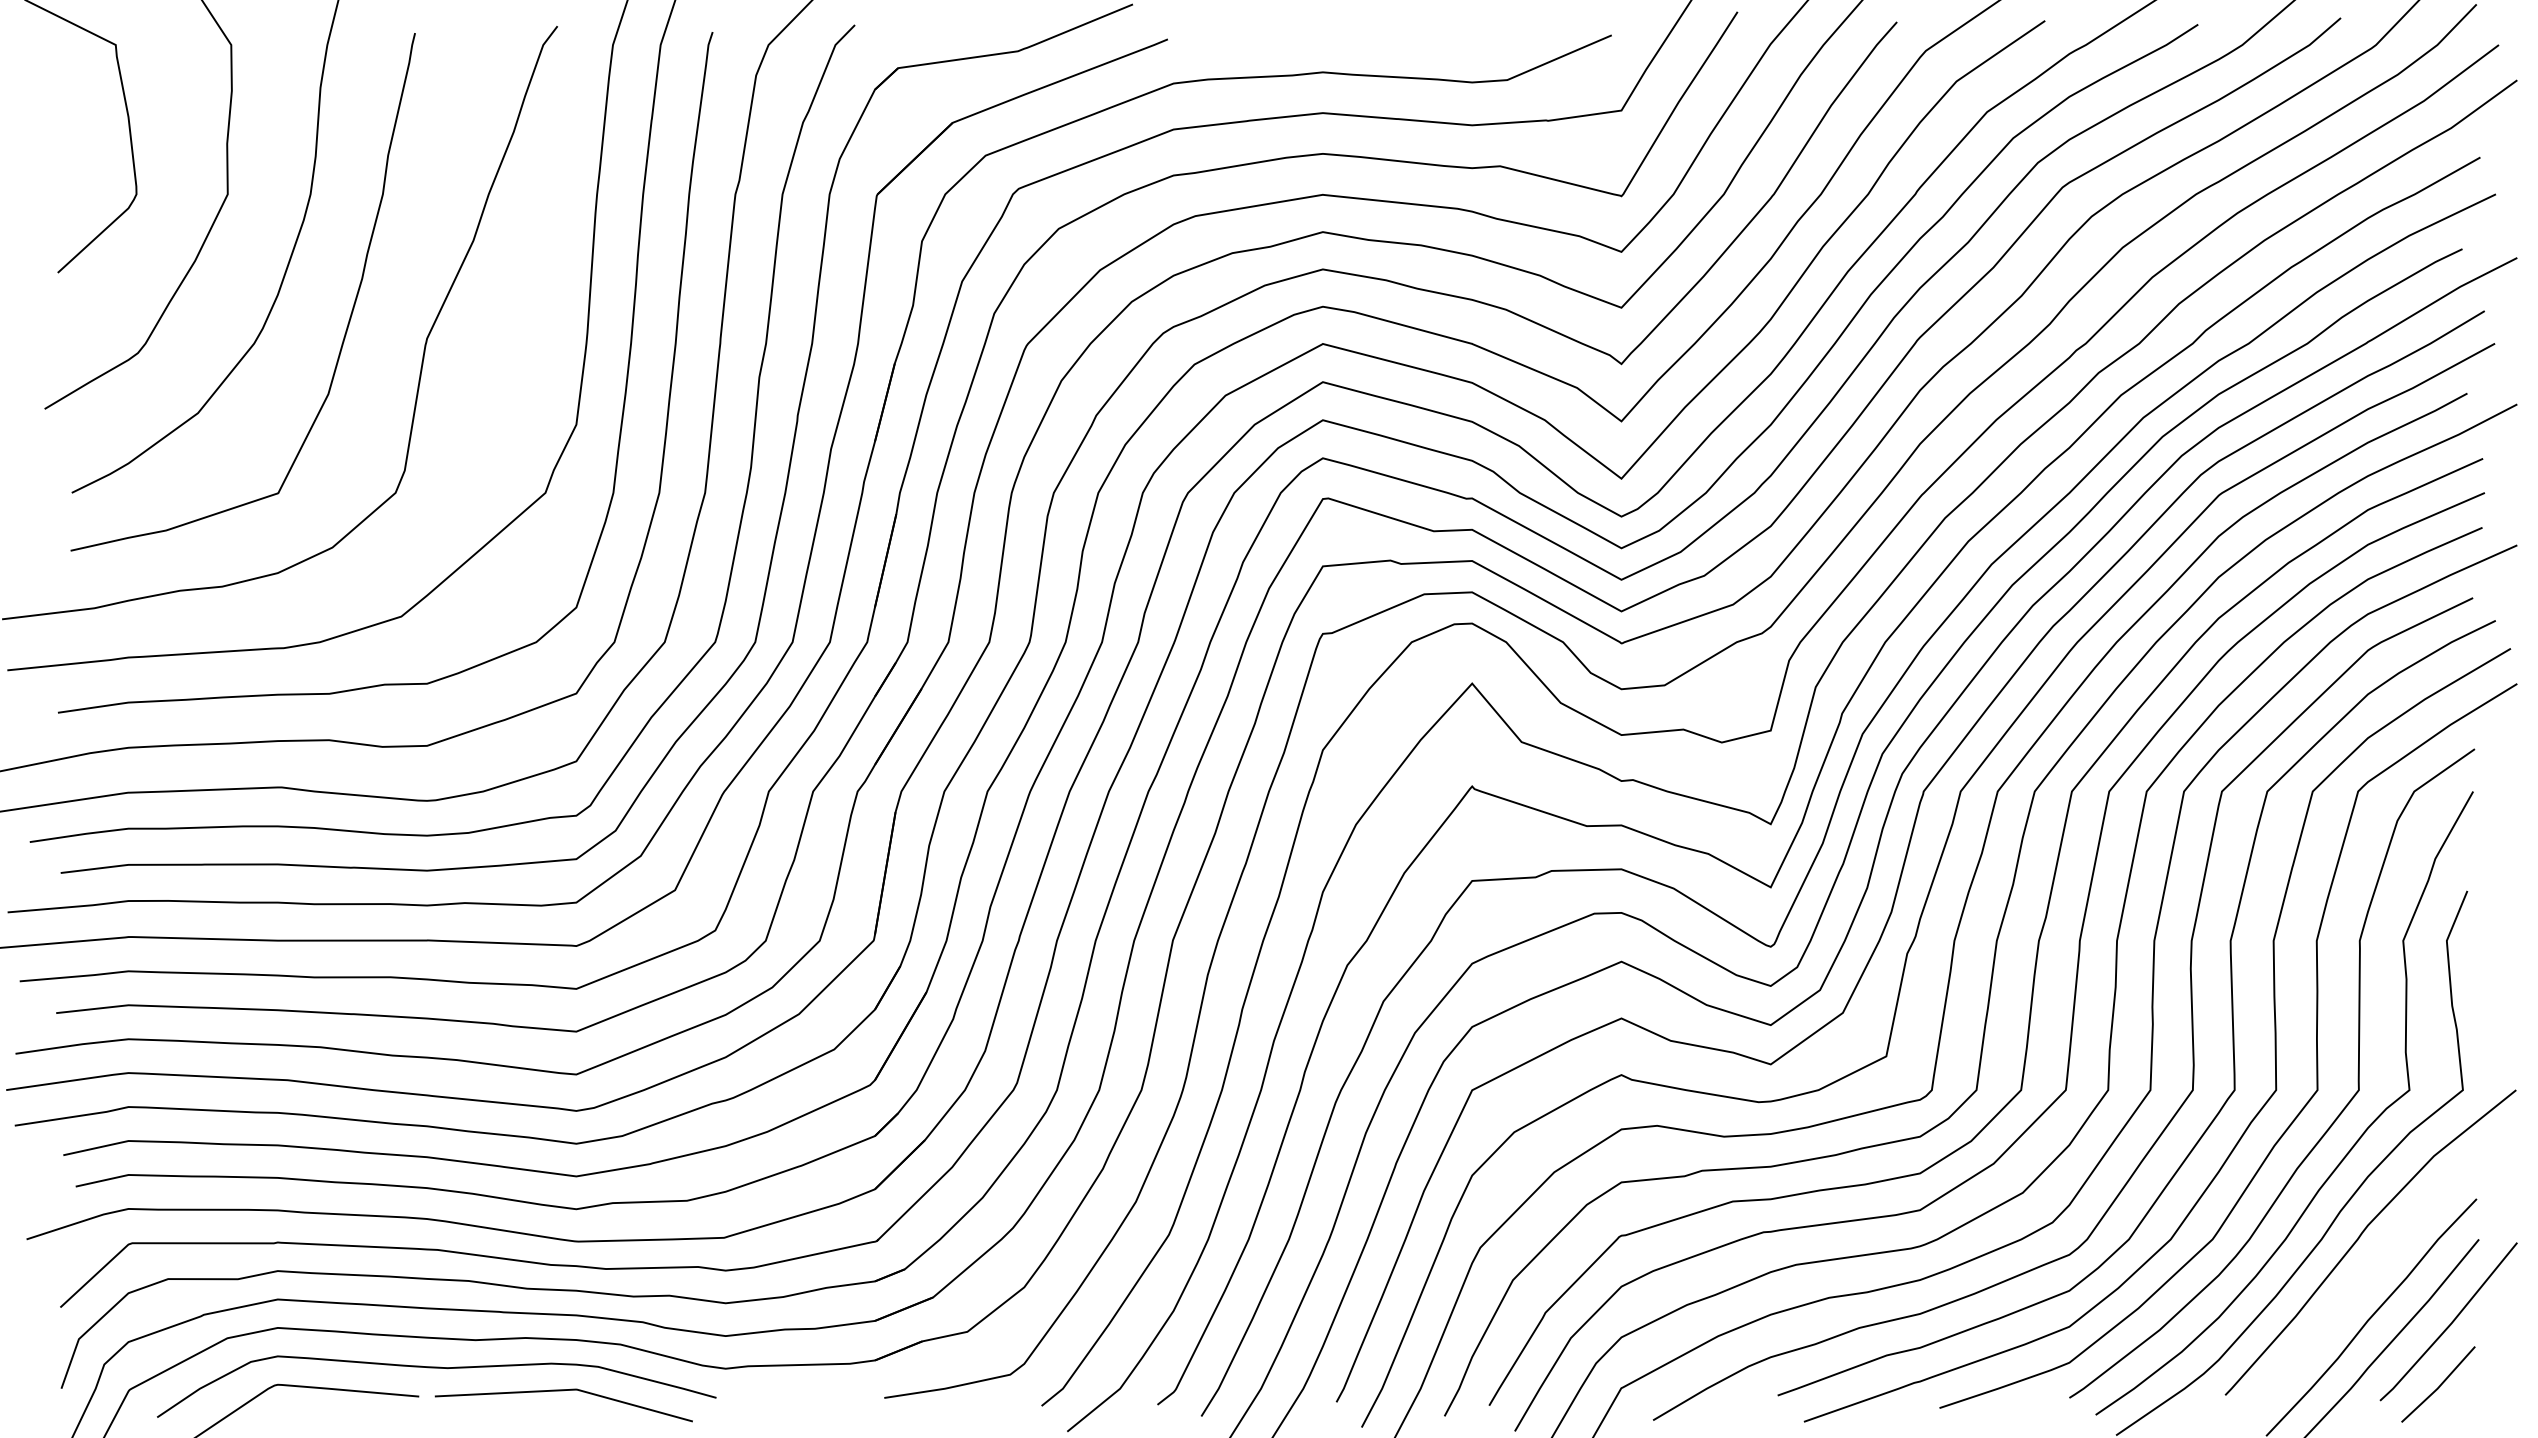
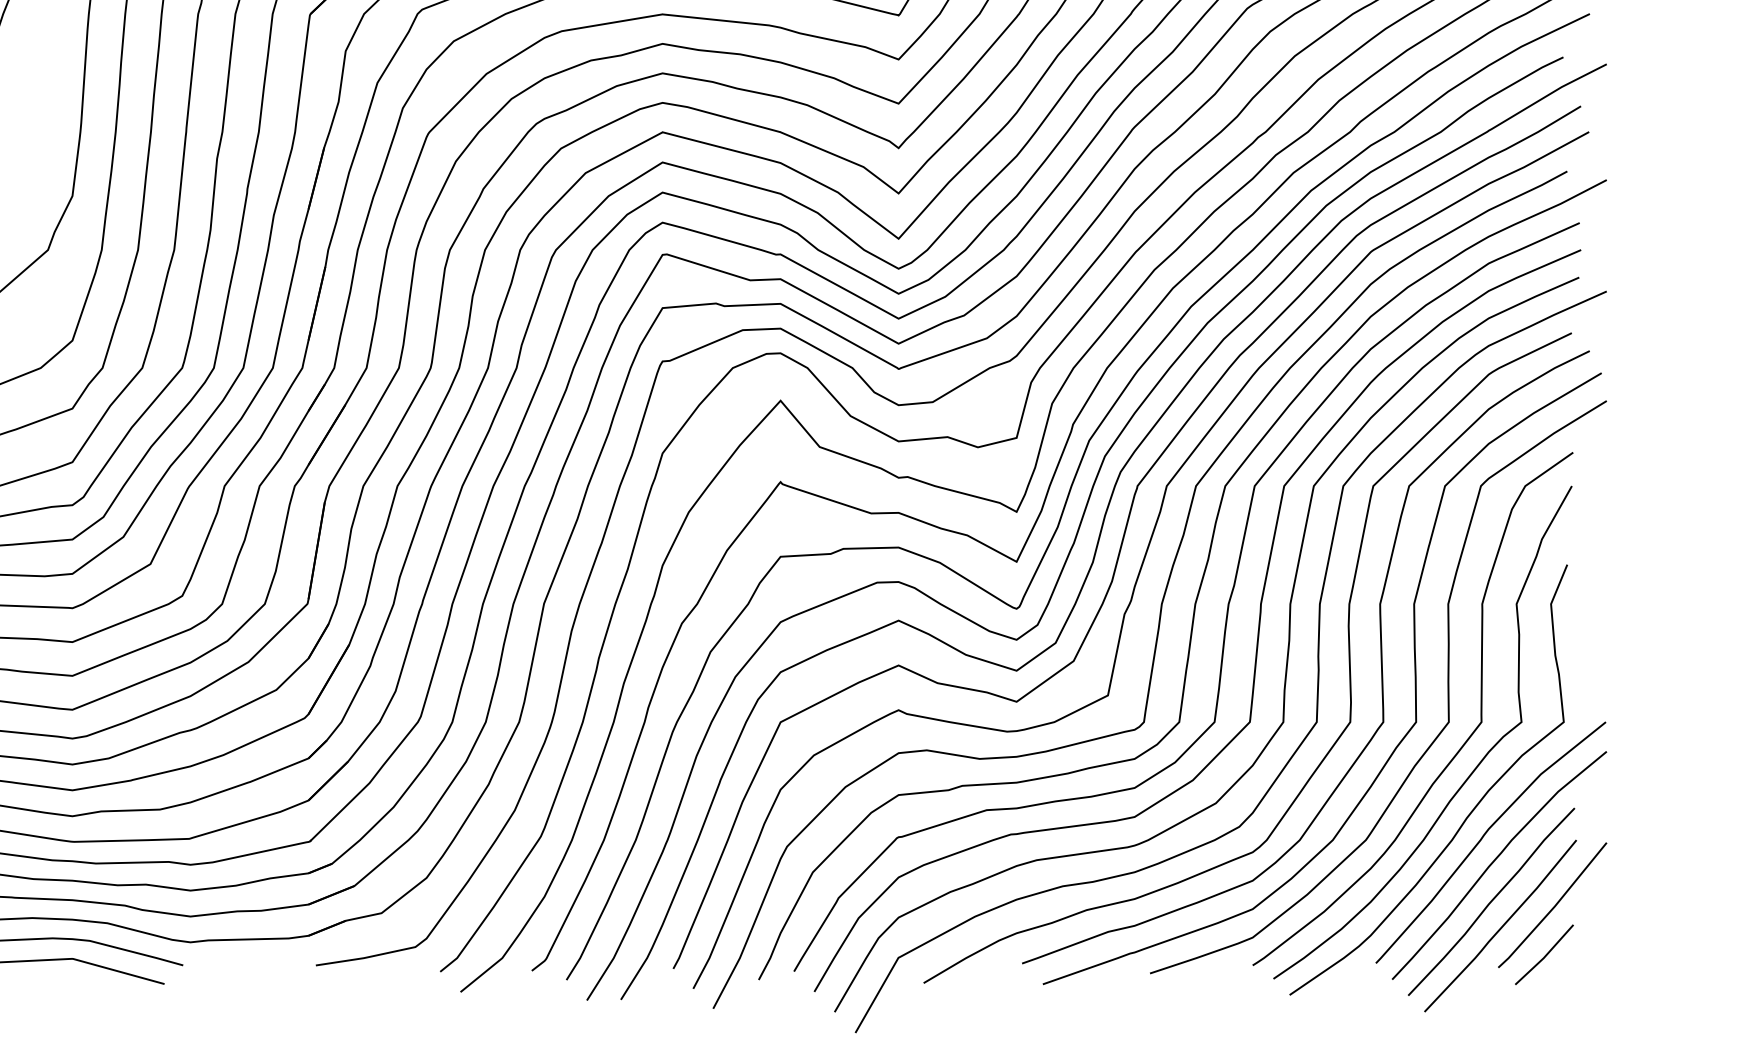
curve: (2376, 1265) -> (1495, 860), added

